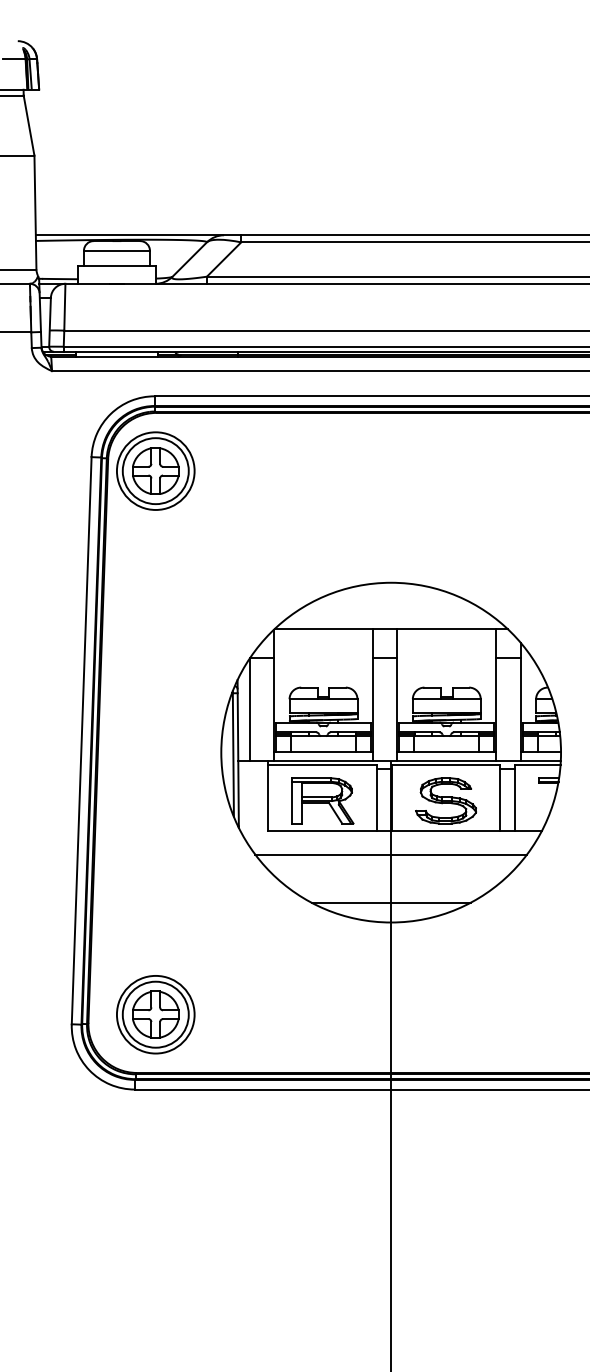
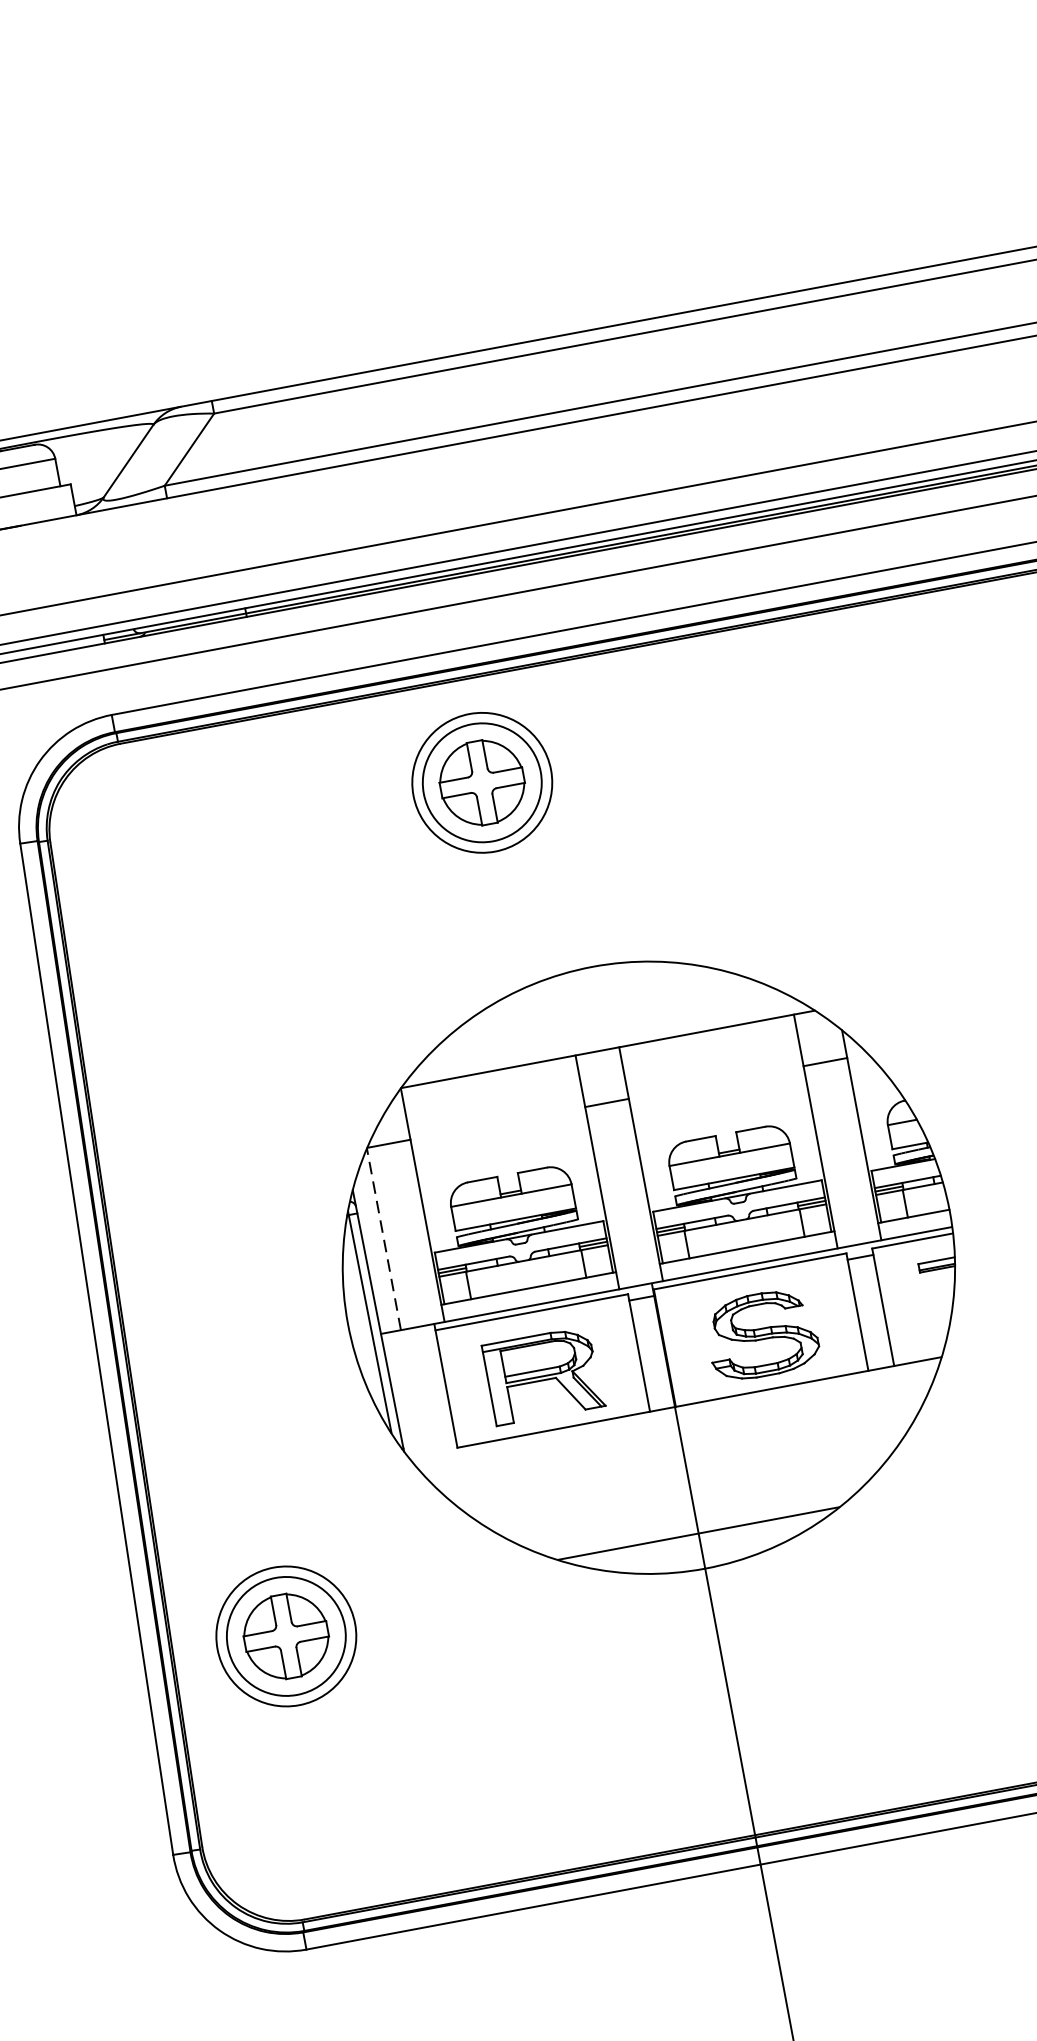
part: (155, 470) -> (481, 781), moved
line: (249, 709) -> (383, 1238), solid -> dashed
line: (390, 854) -> (681, 1448), removed
part: (155, 1014) -> (285, 1636), moved

